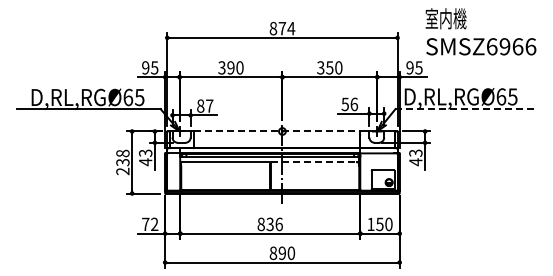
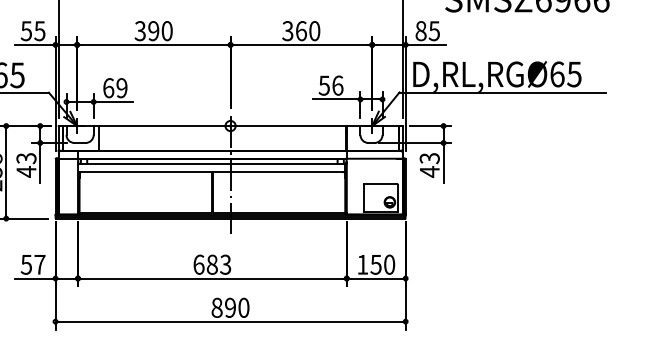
text: (145, 67) -> (26, 30), 95 -> 55
text: (329, 67) -> (300, 30), 350 -> 360
text: (409, 67) -> (420, 30), 95 -> 85
text: (205, 105) -> (115, 87), 87 -> 69
line: (465, 109) -> (503, 93), dashed -> solid
line: (277, 131) -> (223, 126), dashed -> solid
line: (315, 162) -> (279, 172), dashed -> solid
text: (150, 224) -> (33, 264), 72 -> 57
text: (269, 224) -> (211, 264), 836 -> 683

